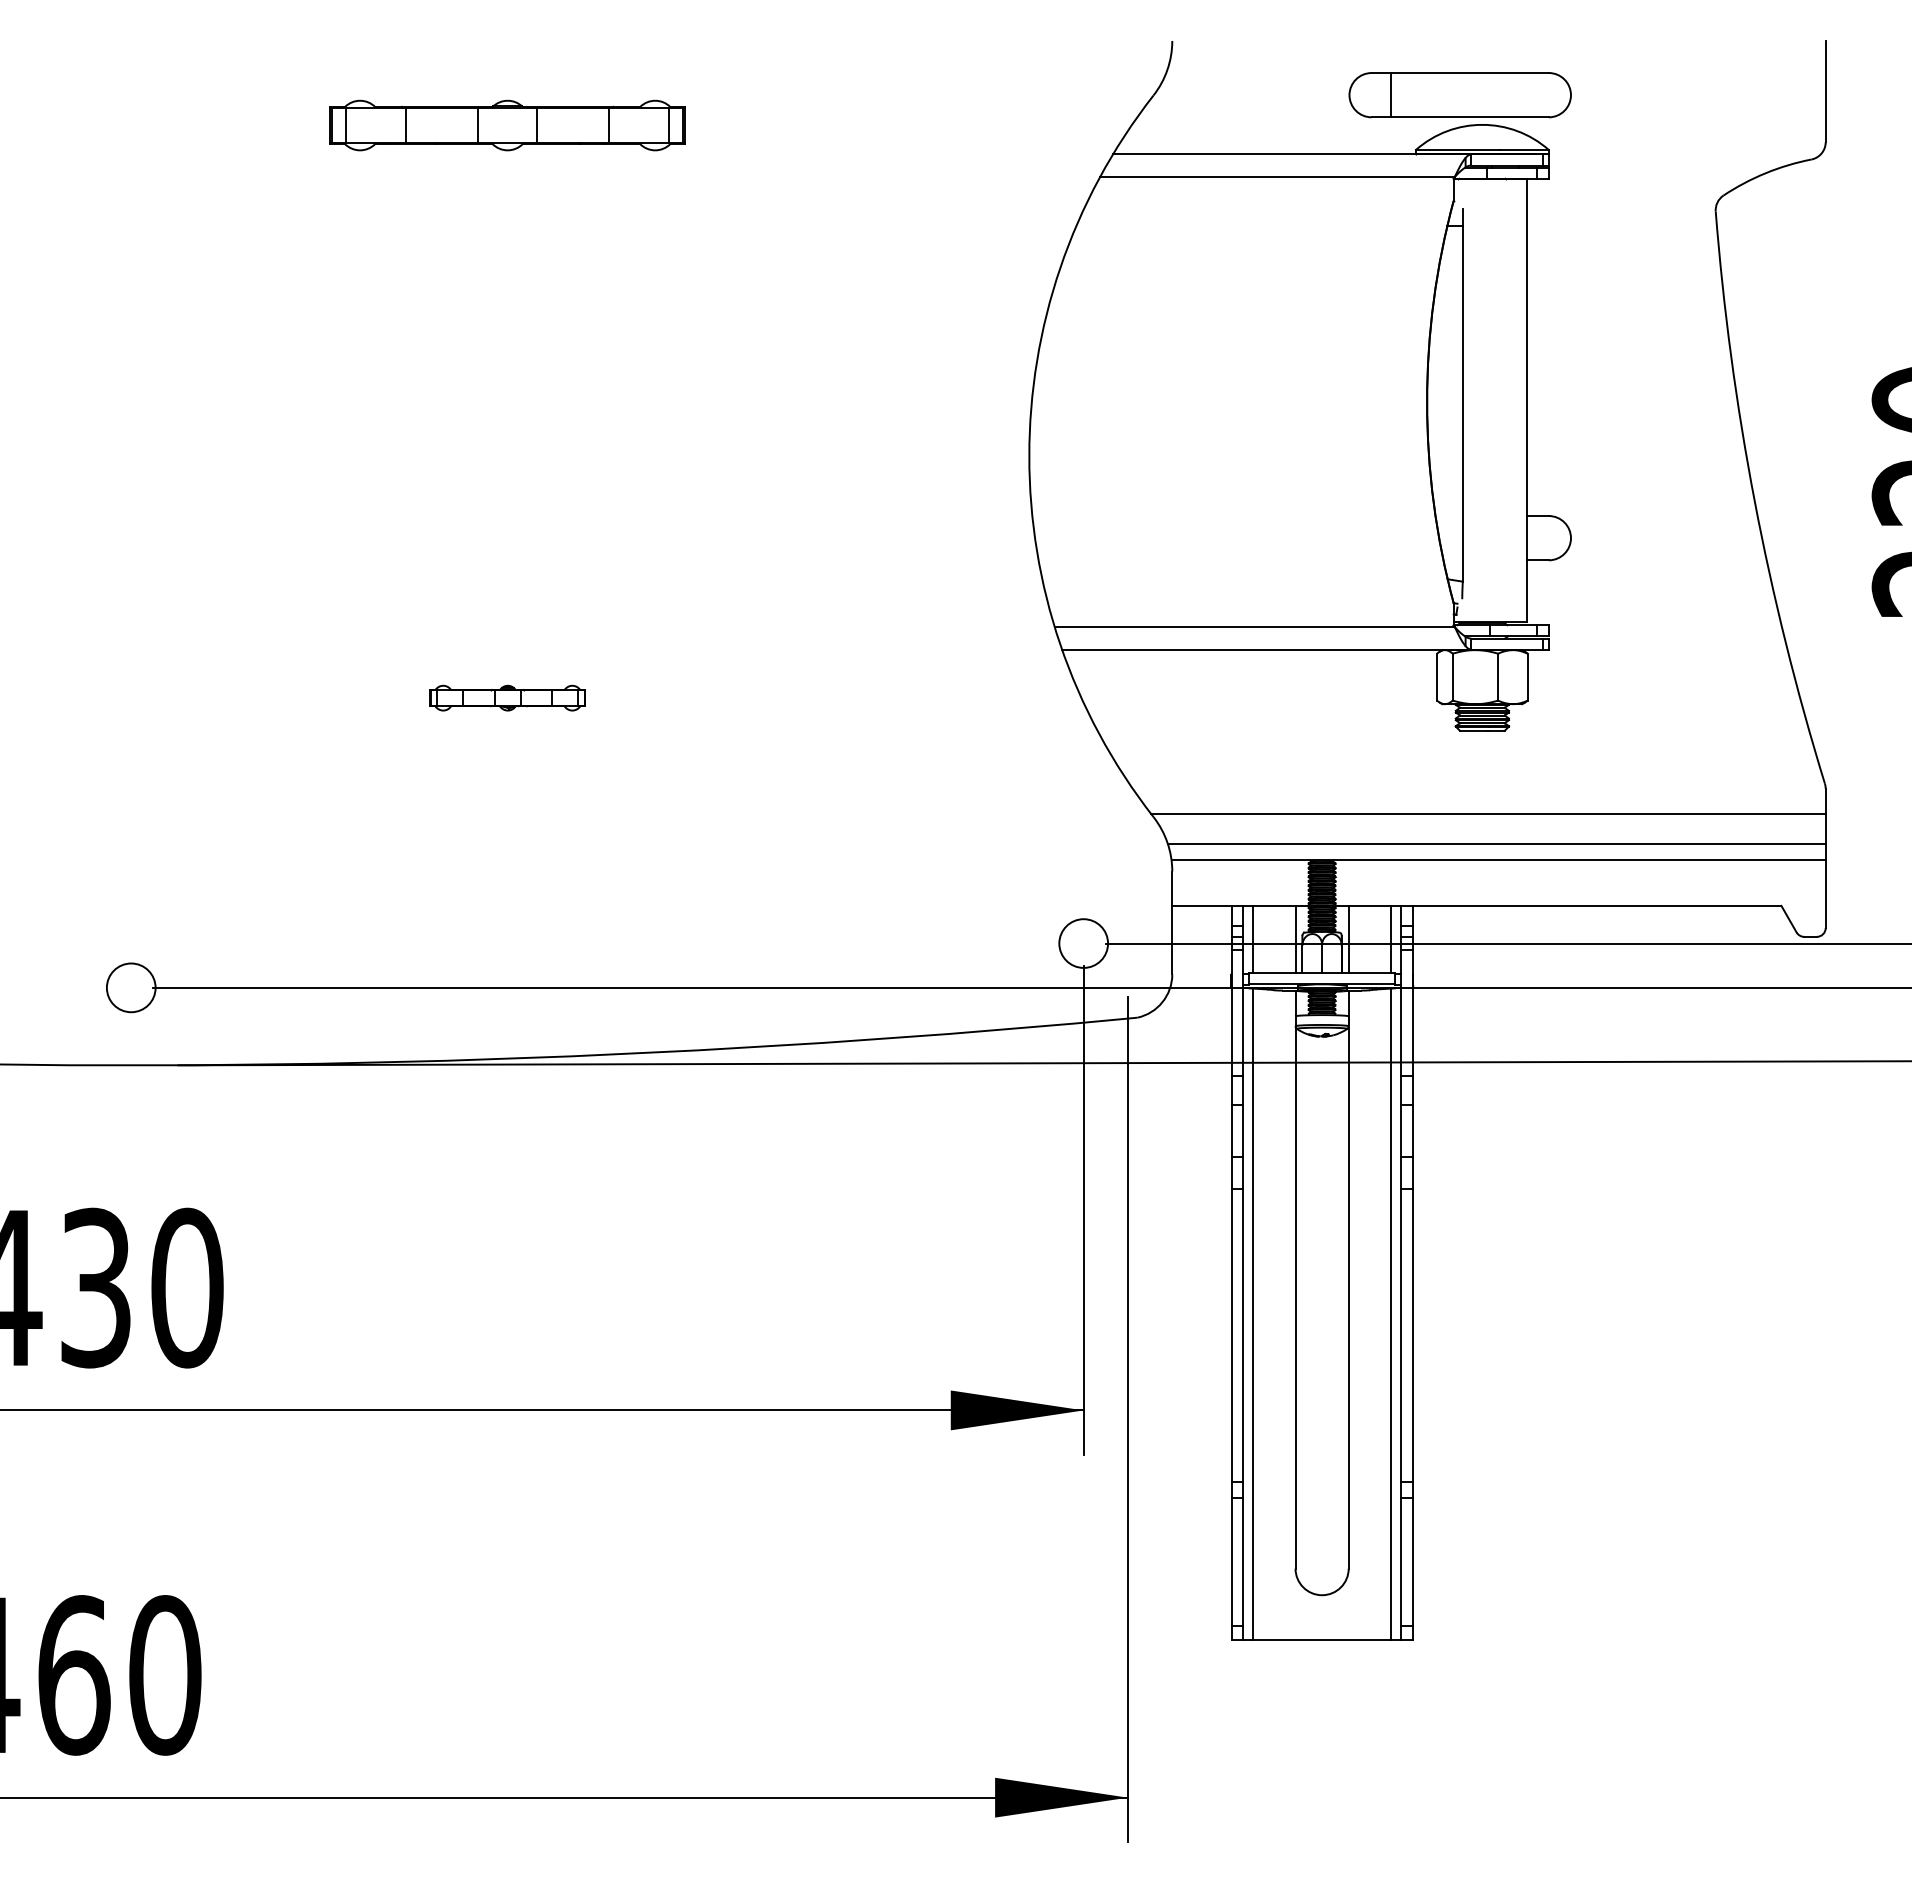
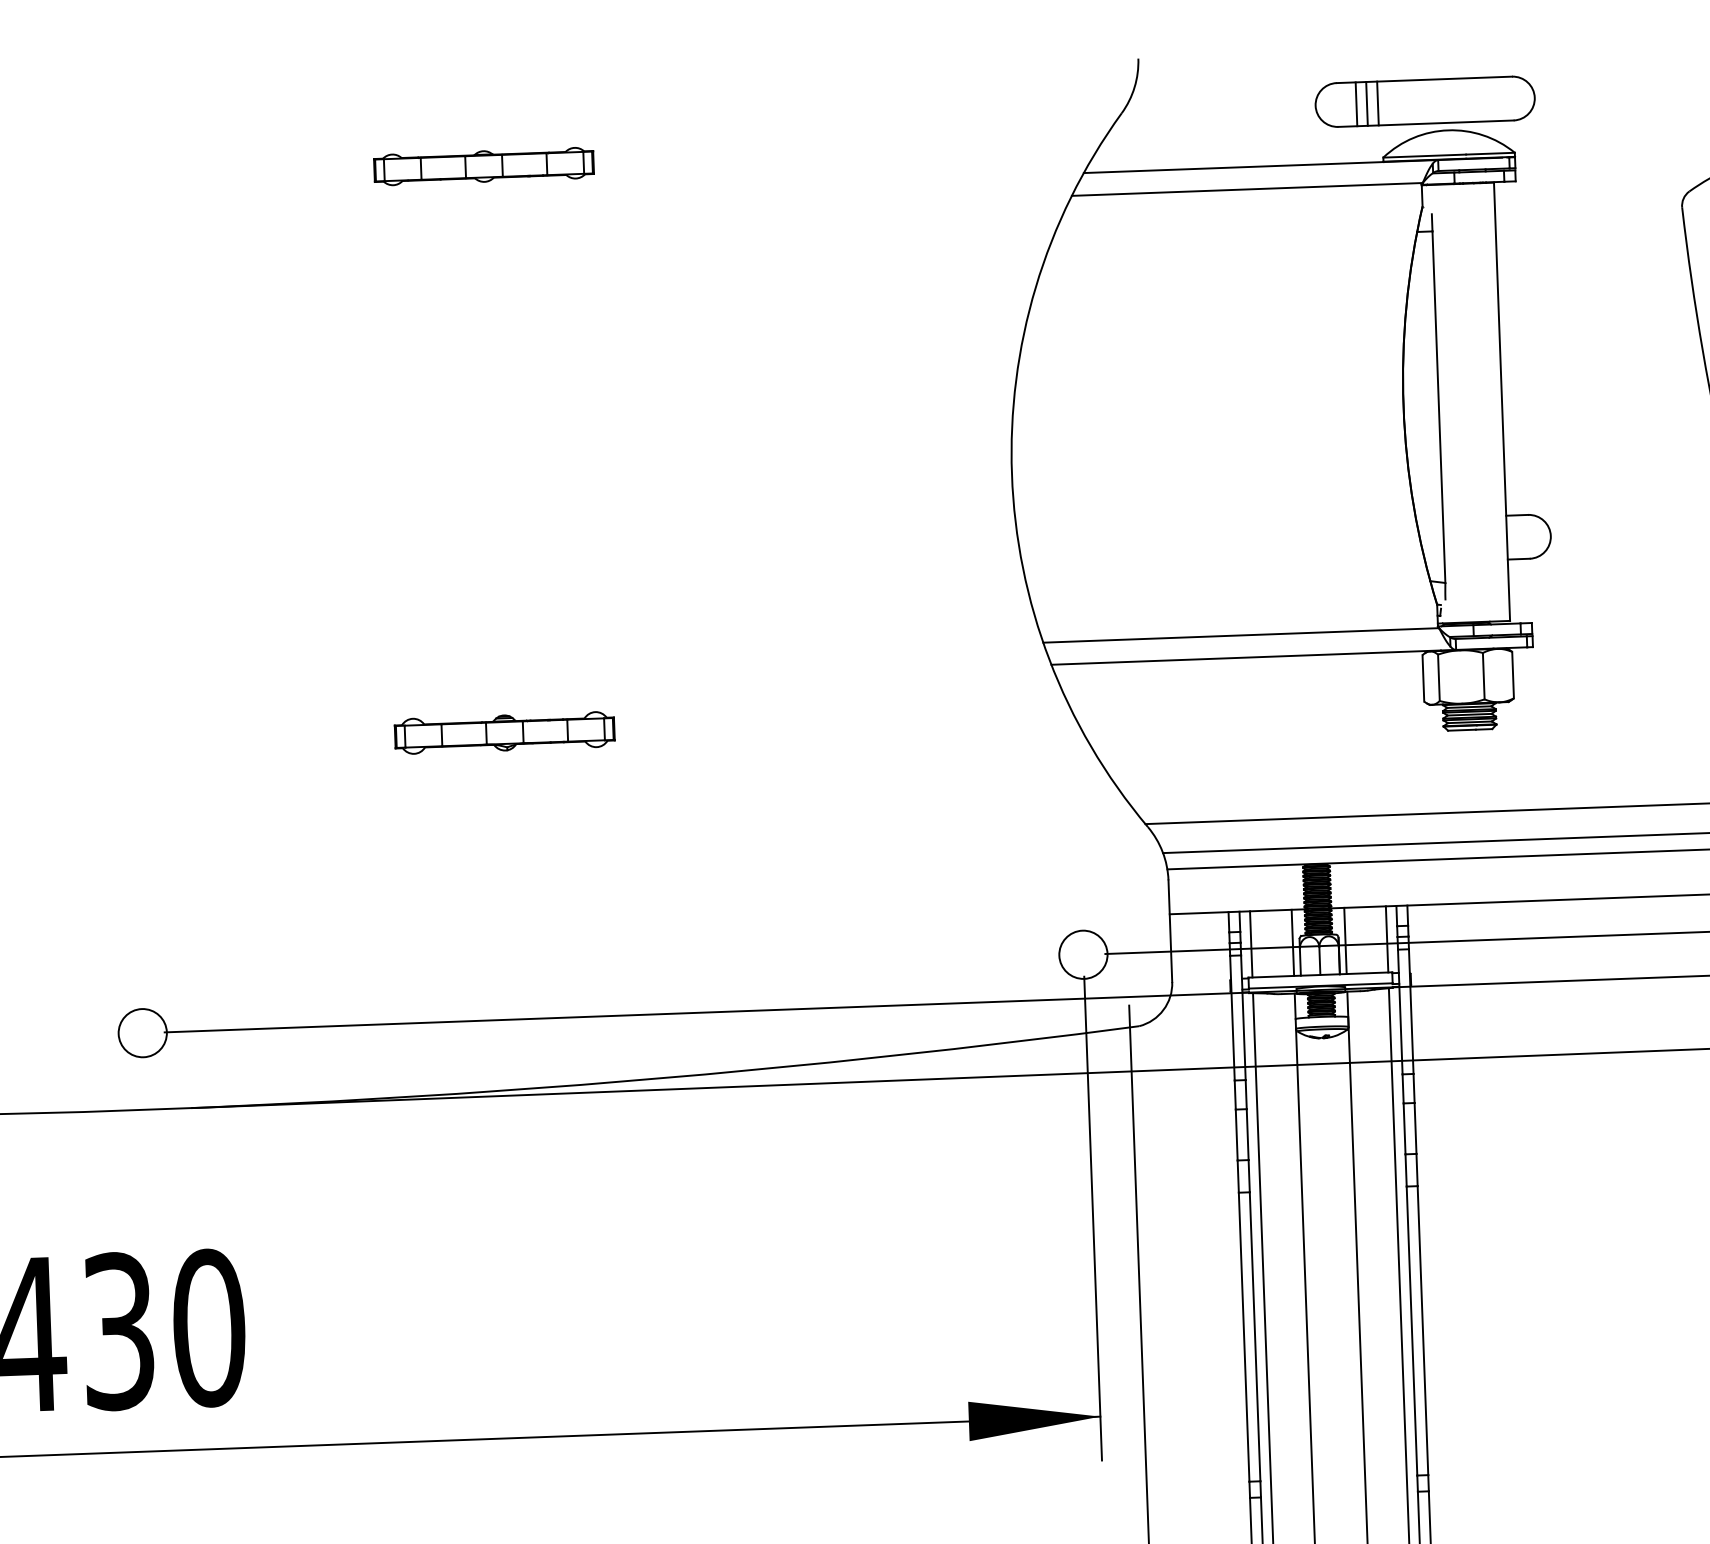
line: (1401, 95) -> (1367, 104), added
line: (1412, 95) -> (1377, 103), added
part: (507, 125) -> (483, 166), size x0.62
part: (507, 697) -> (504, 732), size x1.43

